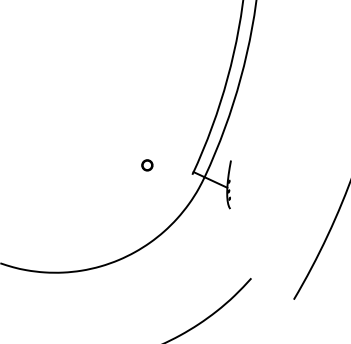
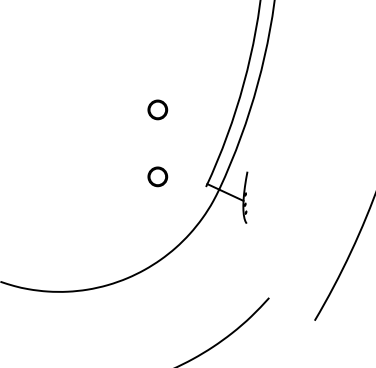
part: (147, 102) -> (157, 109), added
part: (147, 164) -> (157, 176), size x1.67

